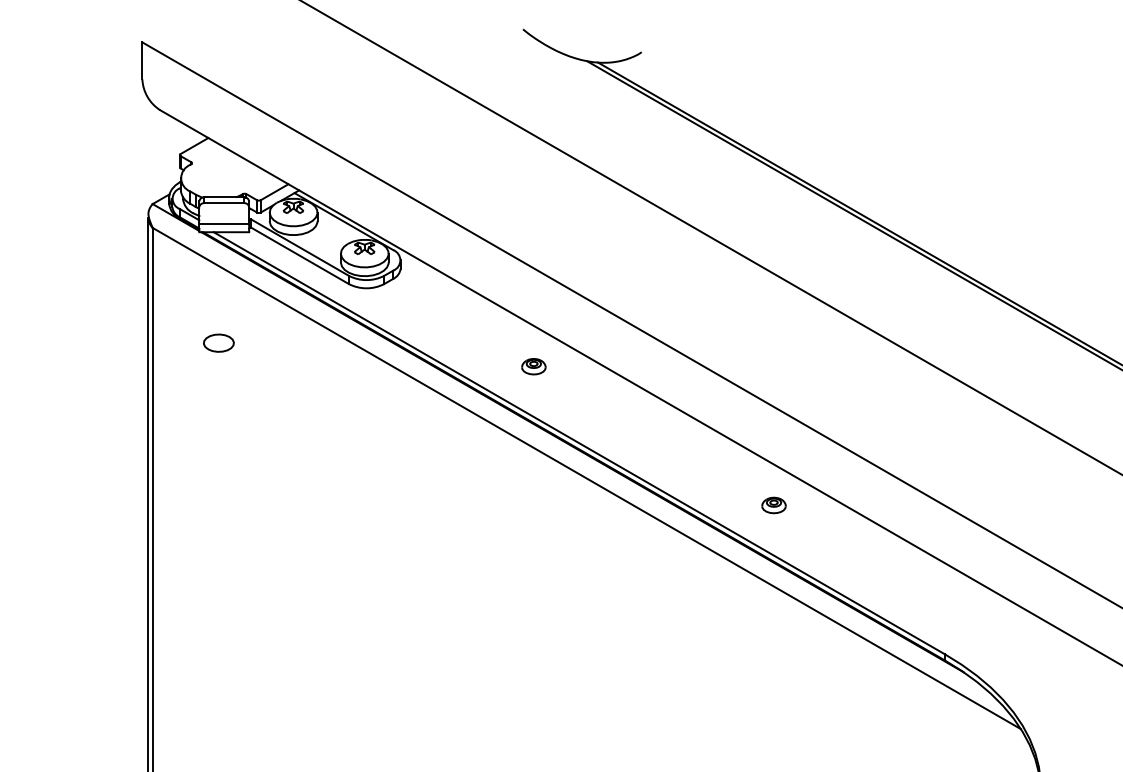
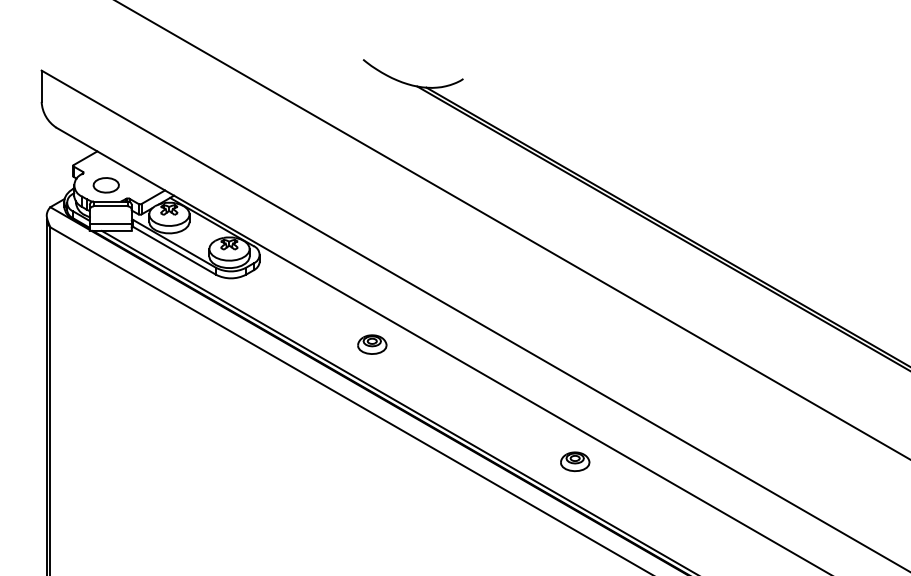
part: (218, 342) -> (105, 184), moved
part: (533, 366) -> (372, 344), size x1.43
part: (773, 505) -> (574, 461), size x1.43

